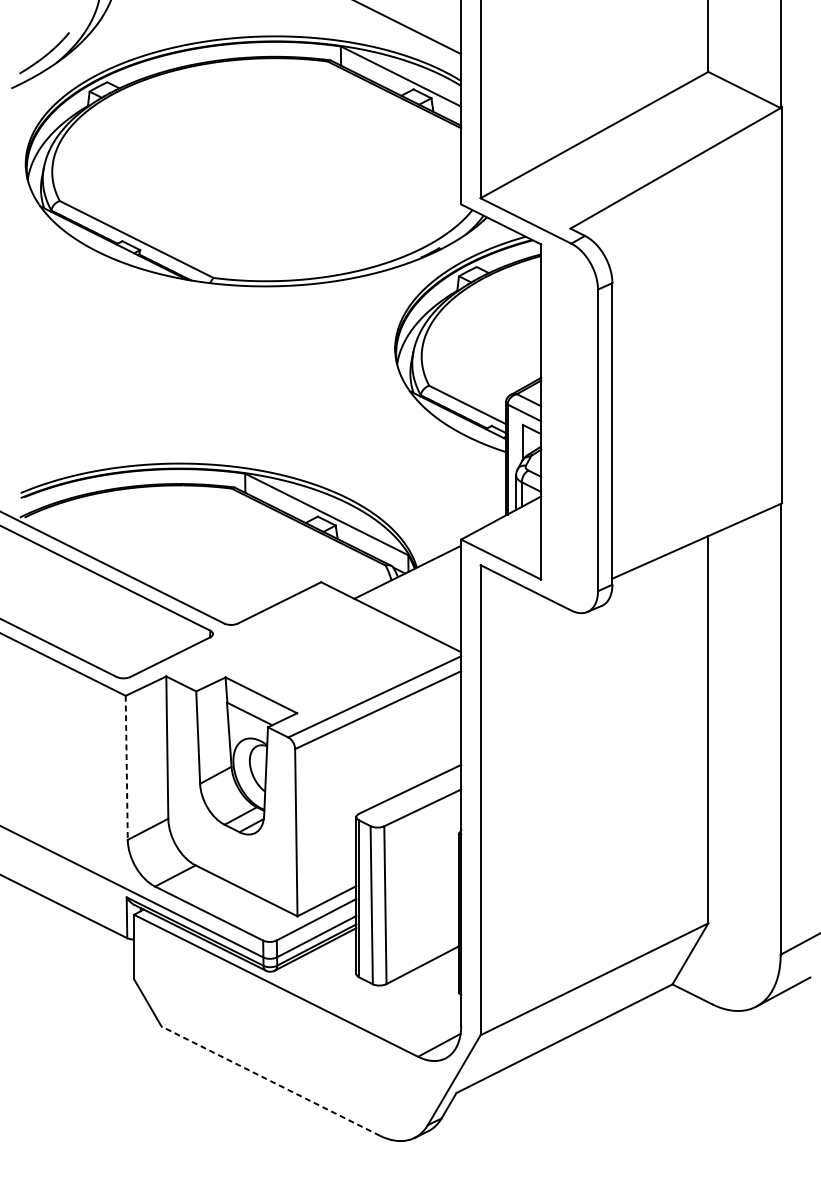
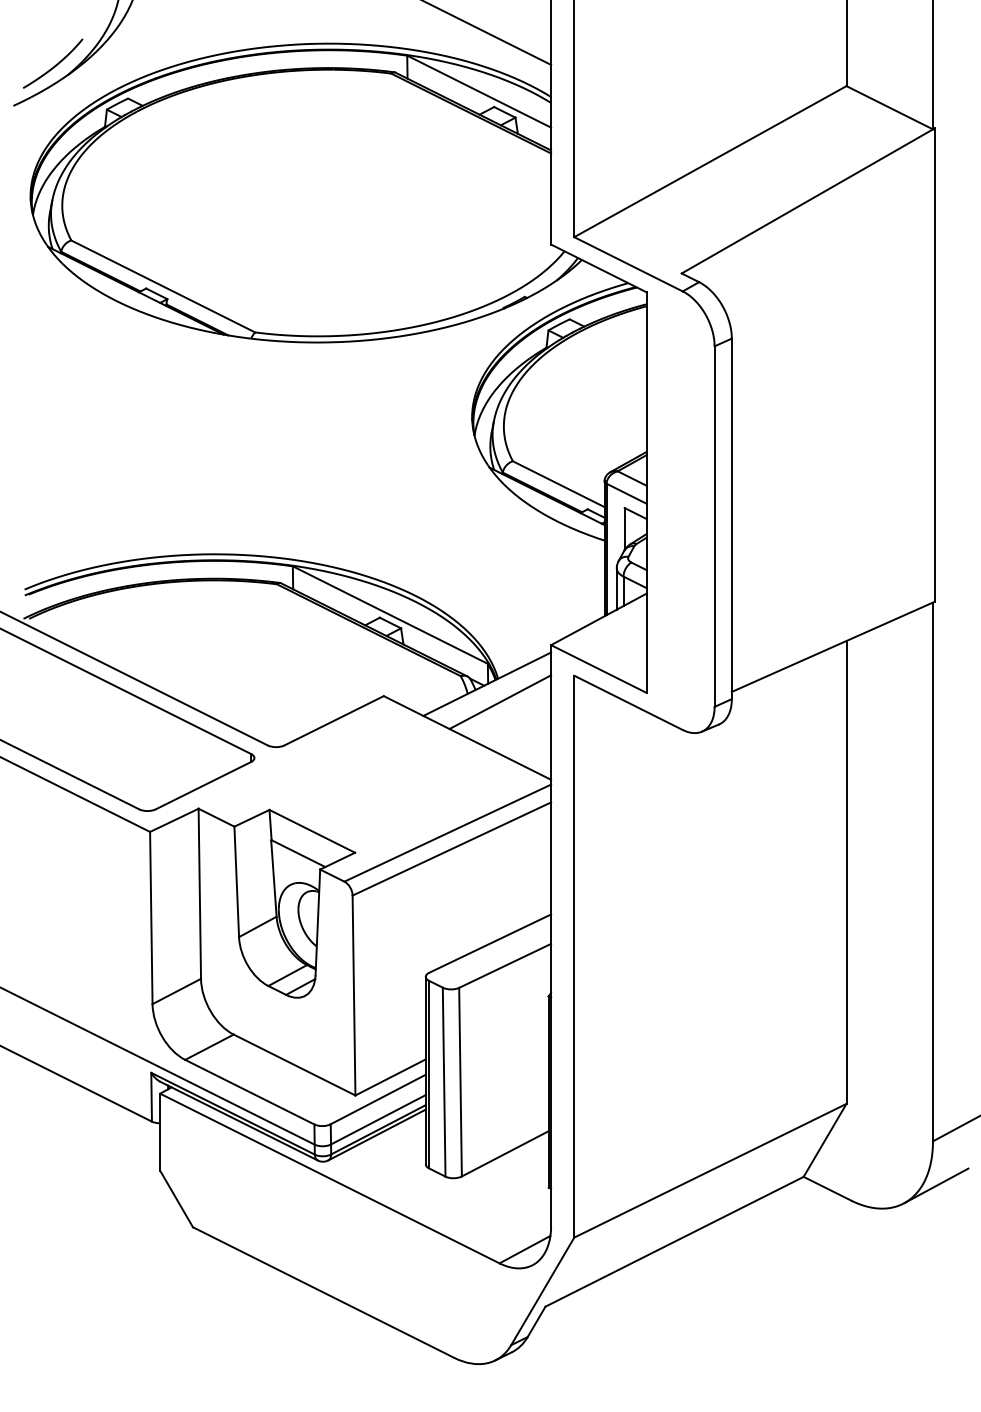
line: (418, 587) -> (500, 702), added
line: (126, 768) -> (151, 918), dashed -> solid
line: (270, 1081) -> (323, 1292), dashed -> solid

